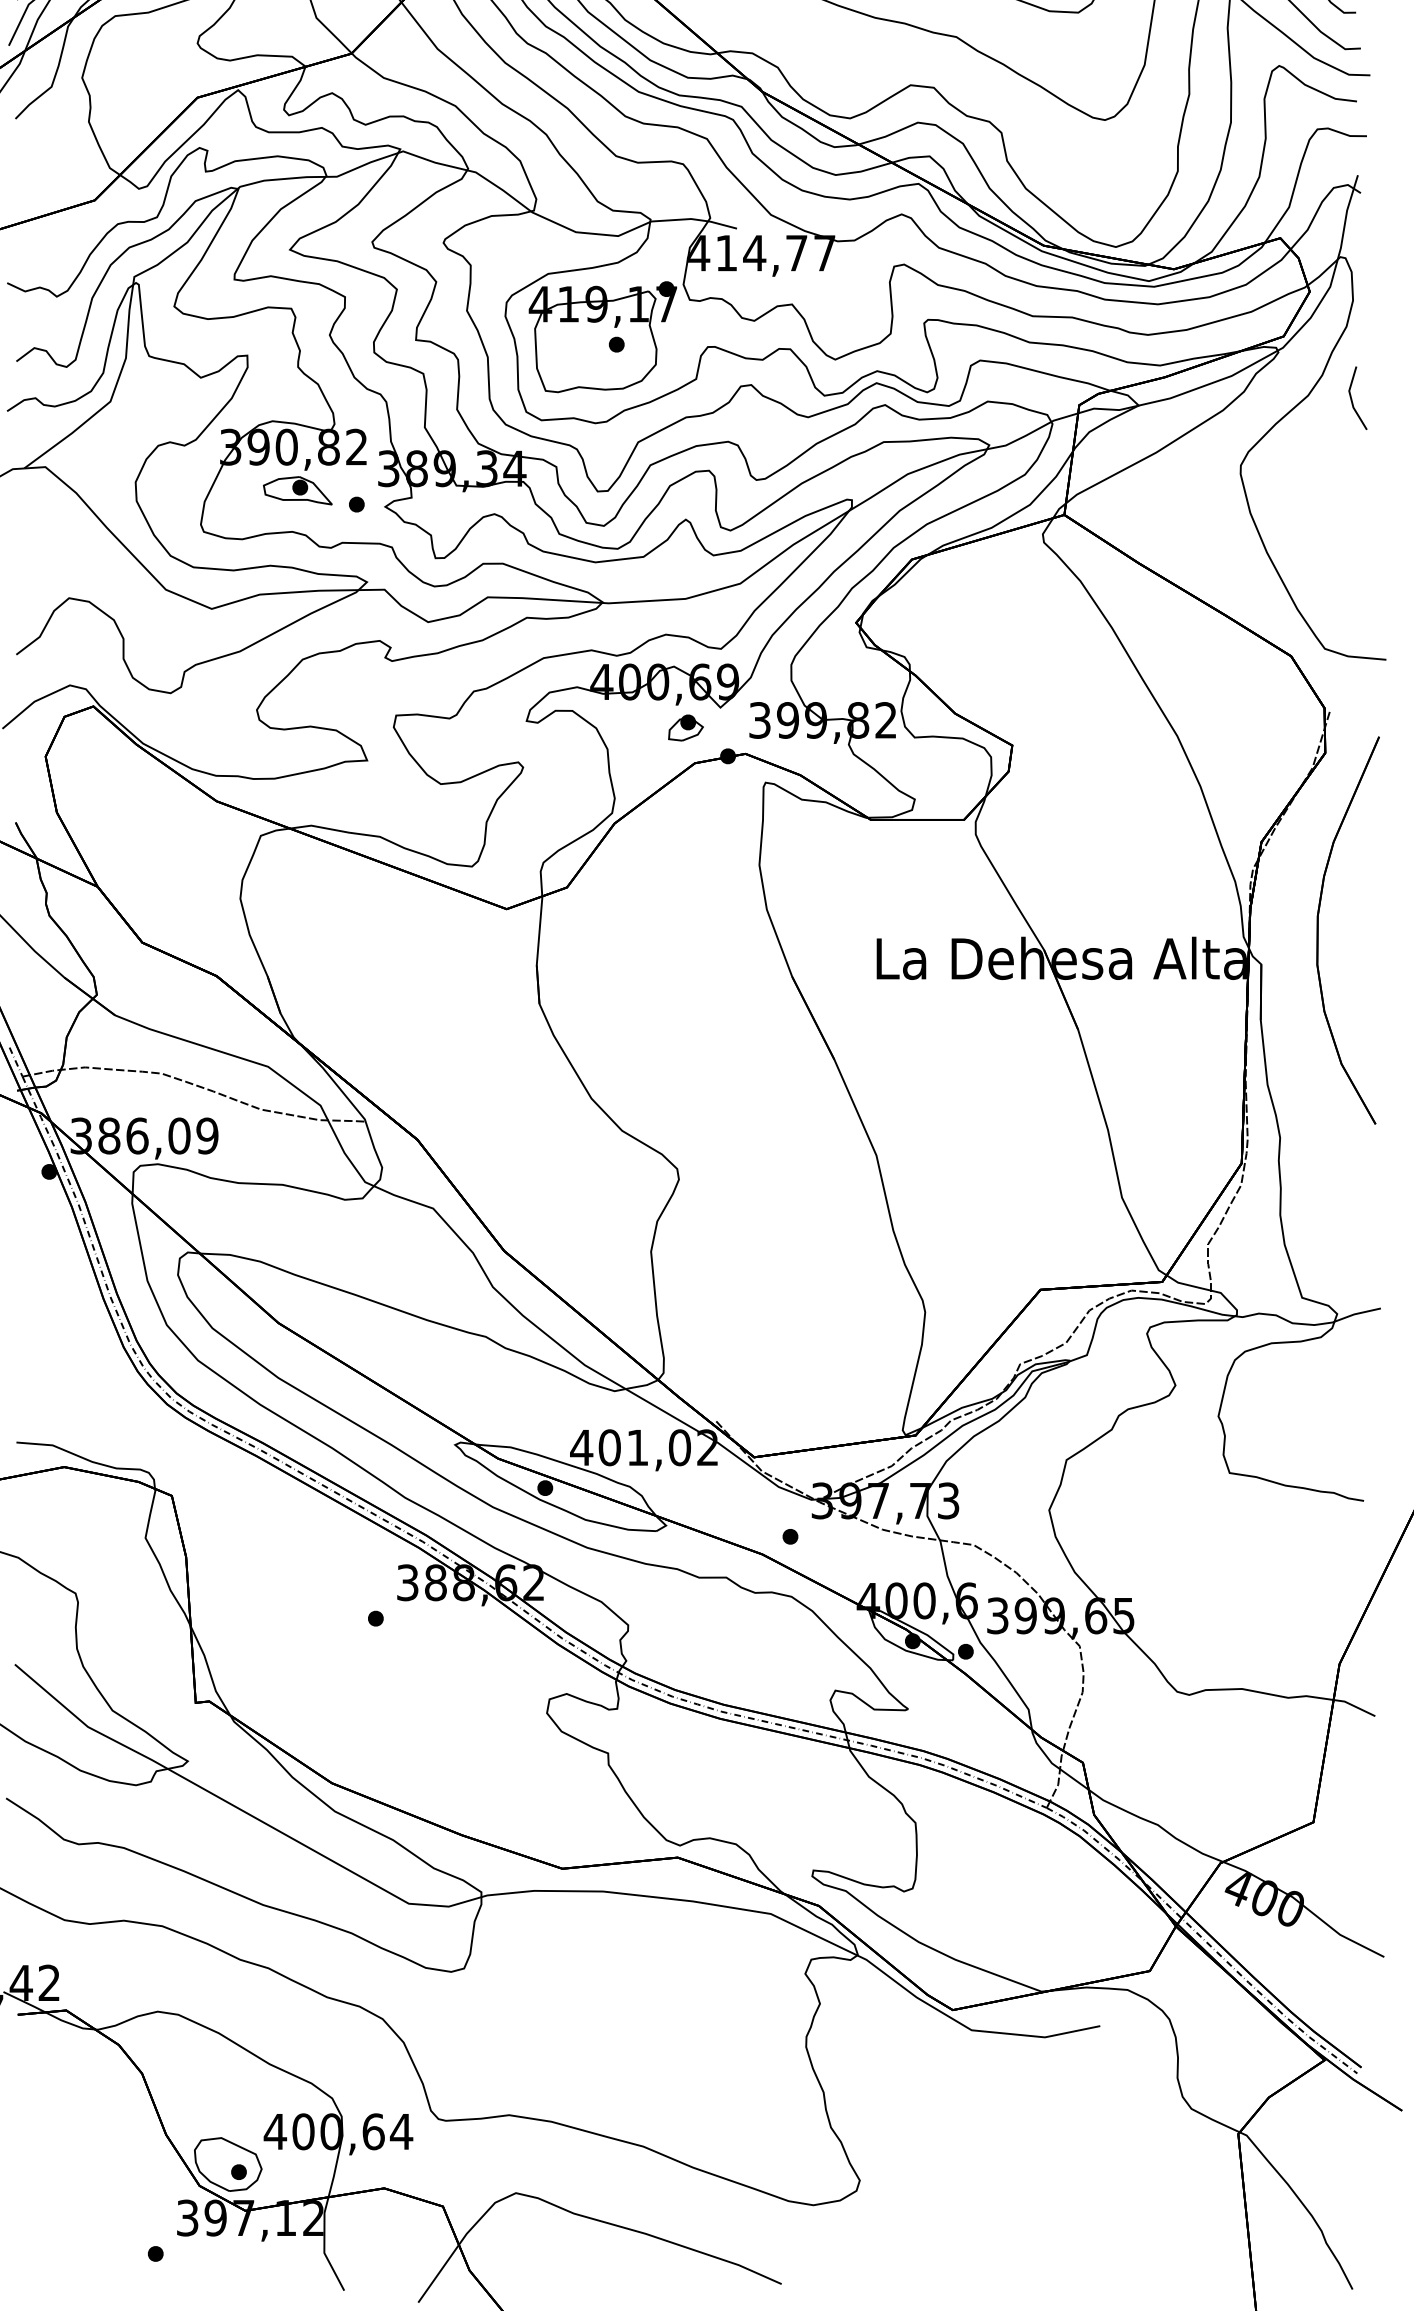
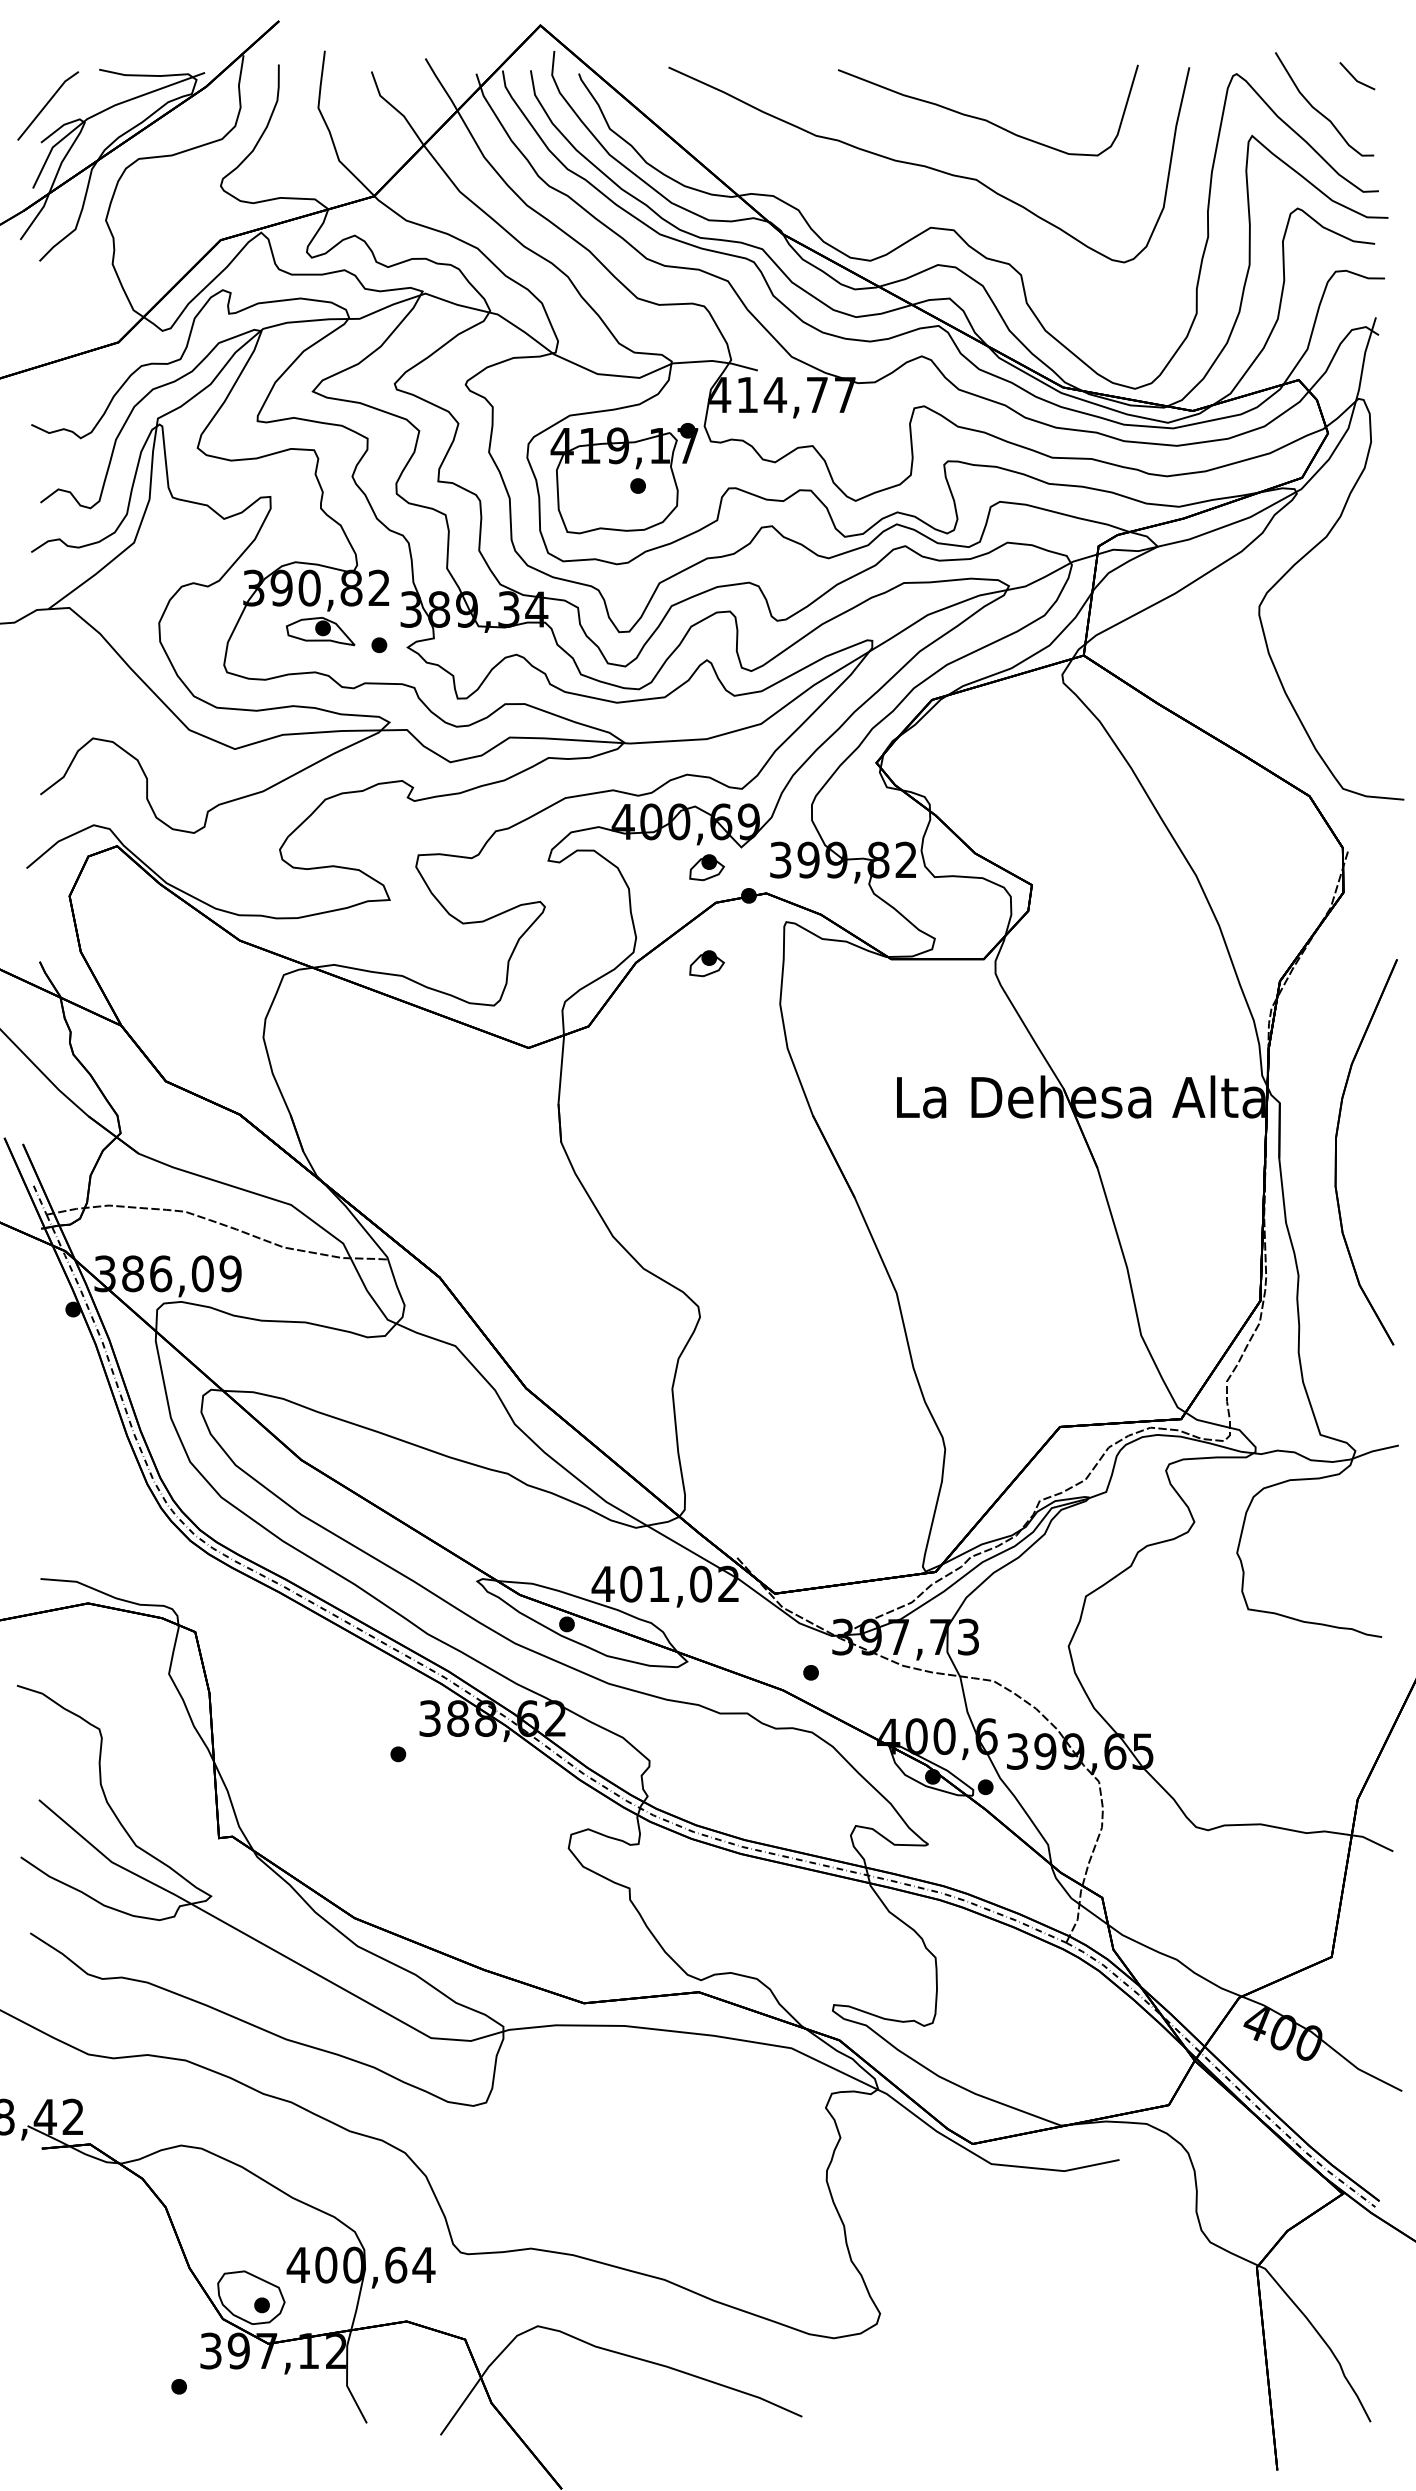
line: (1352, 398) -> (1370, 539), removed
part: (685, 824) -> (706, 963), added
part: (1318, 930) -> (1336, 1152), moved

